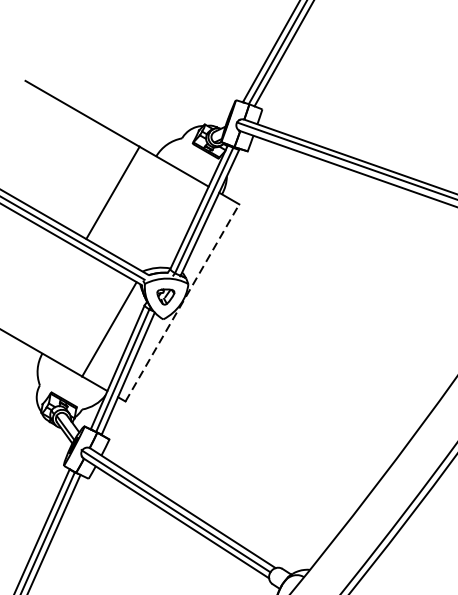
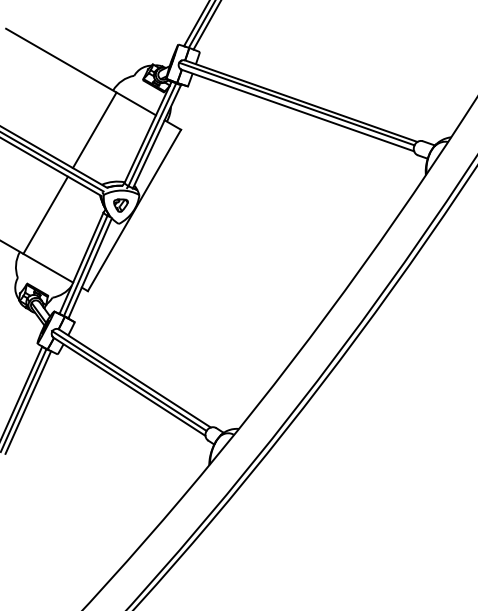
line: (112, 192) -> (94, 130), moved
line: (182, 302) -> (134, 210), dashed -> solid
line: (109, 328) -> (45, 214), moved

